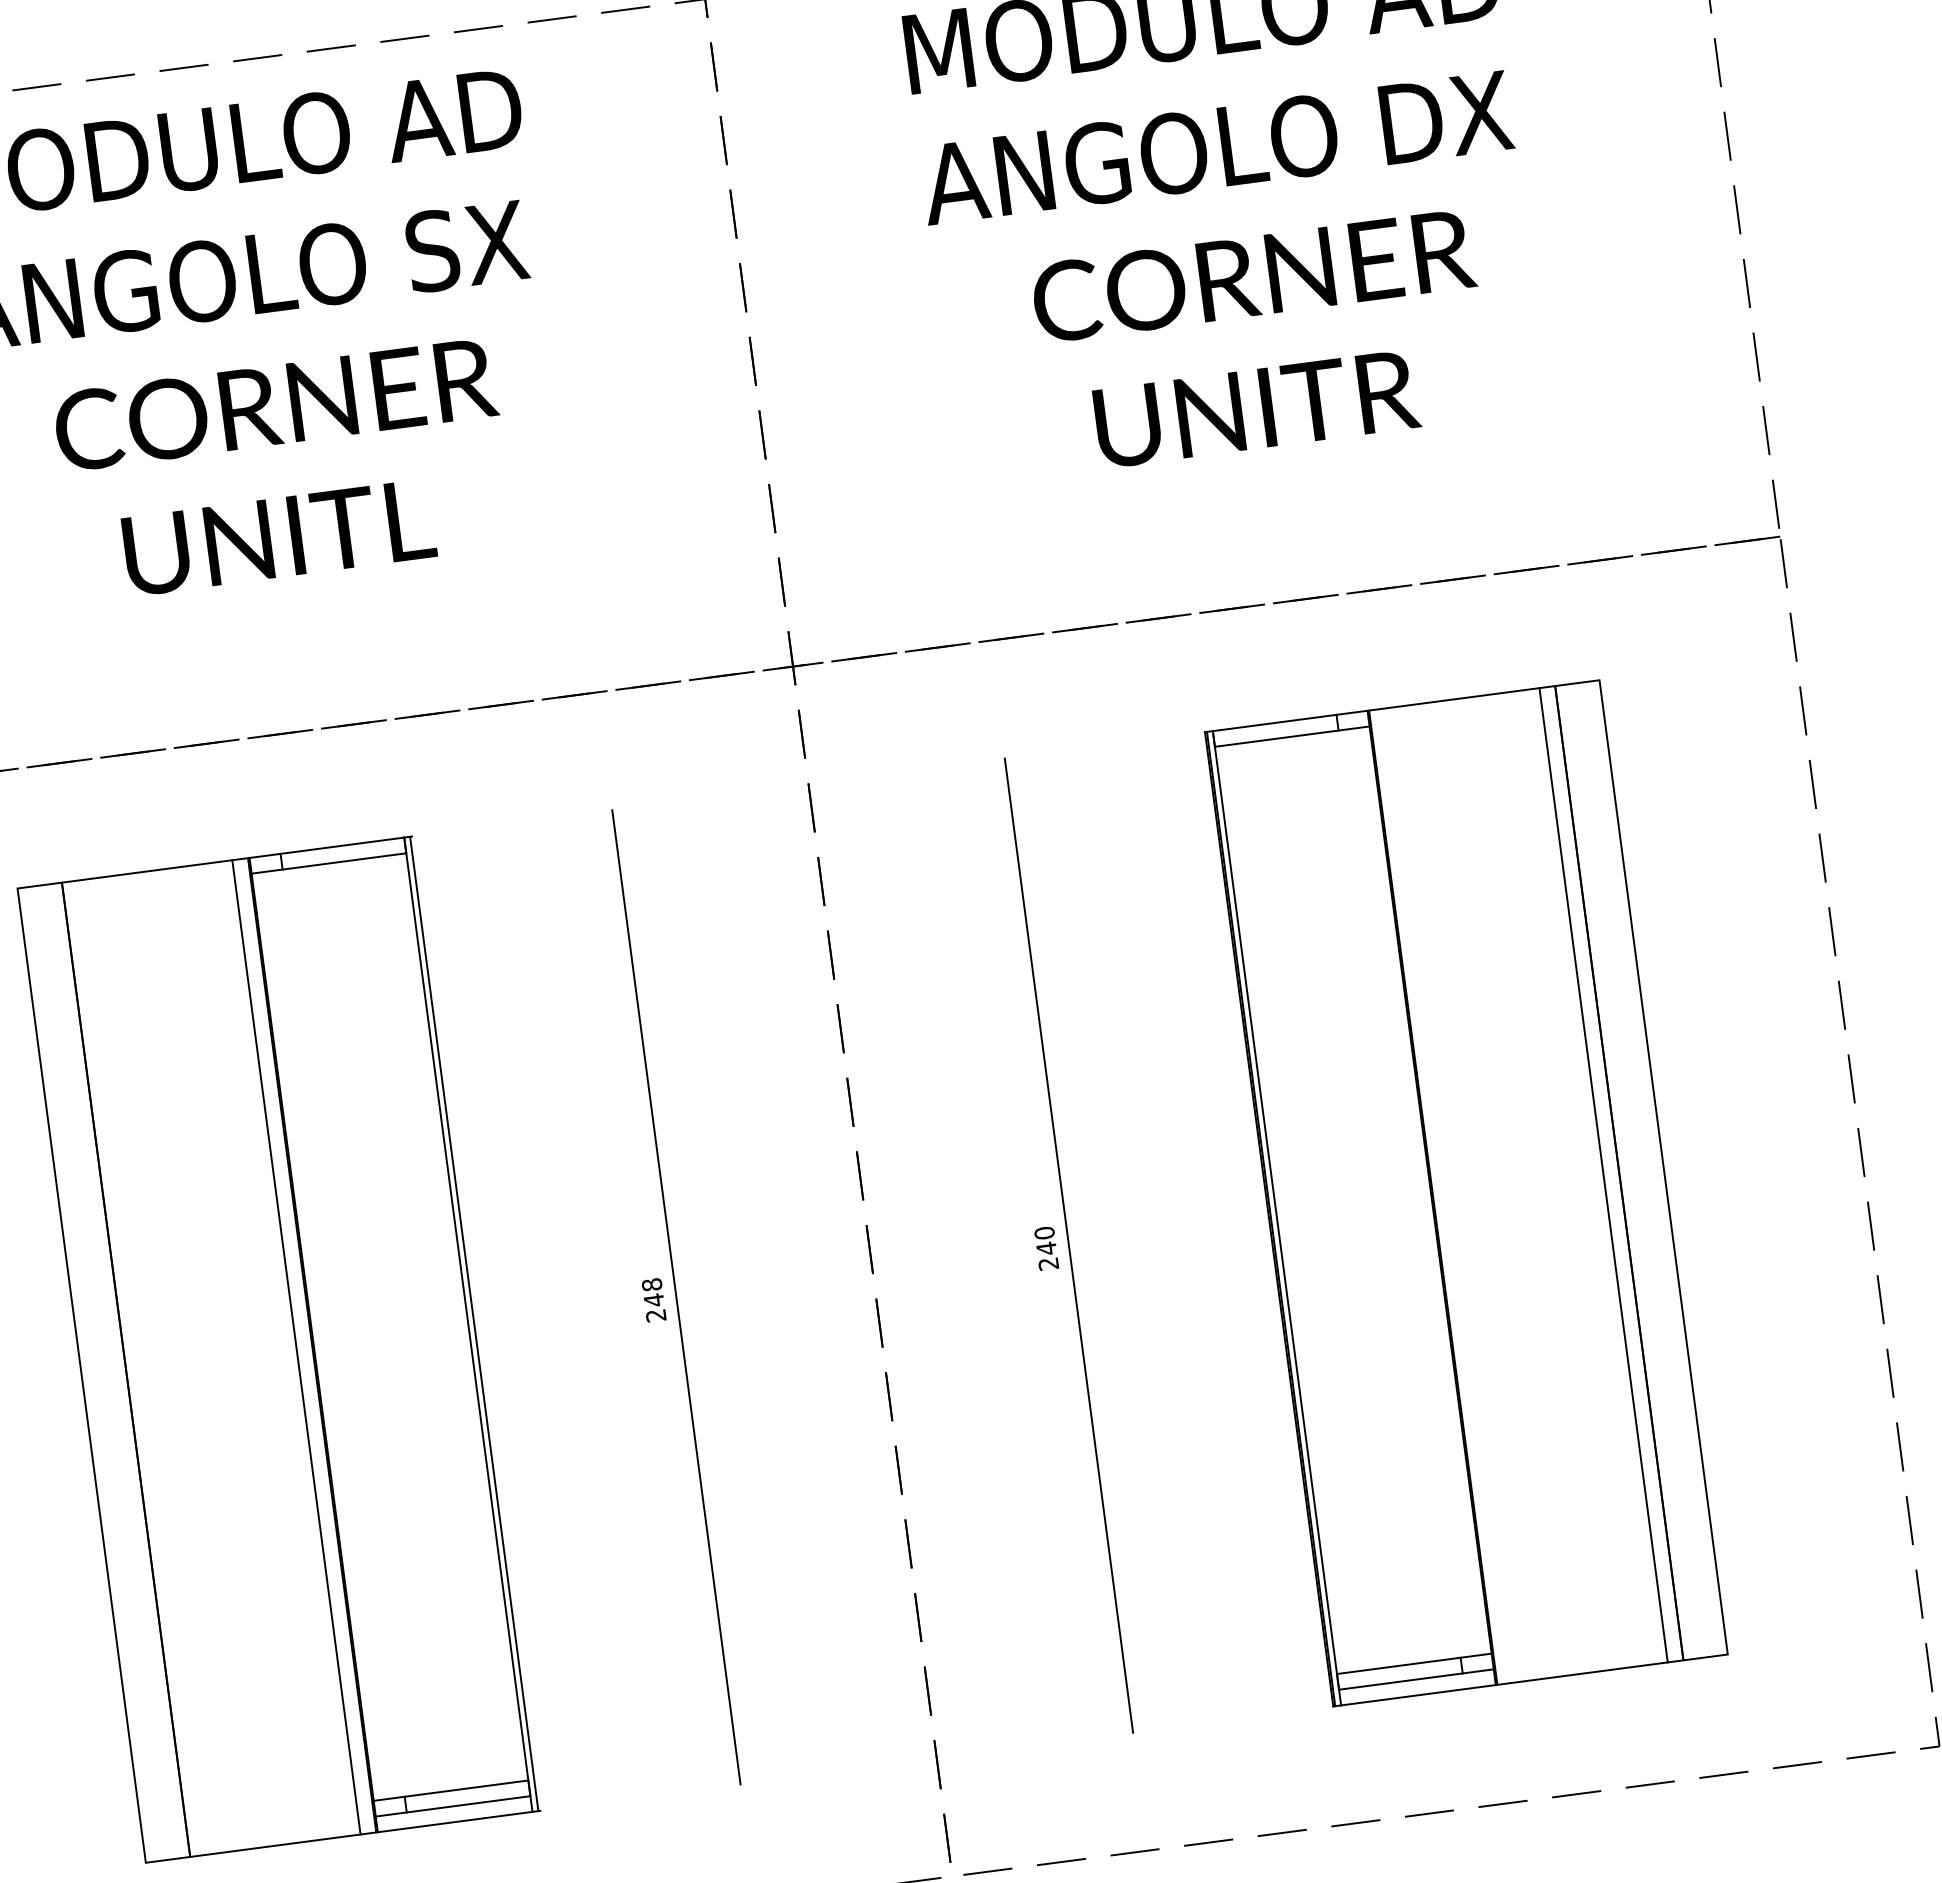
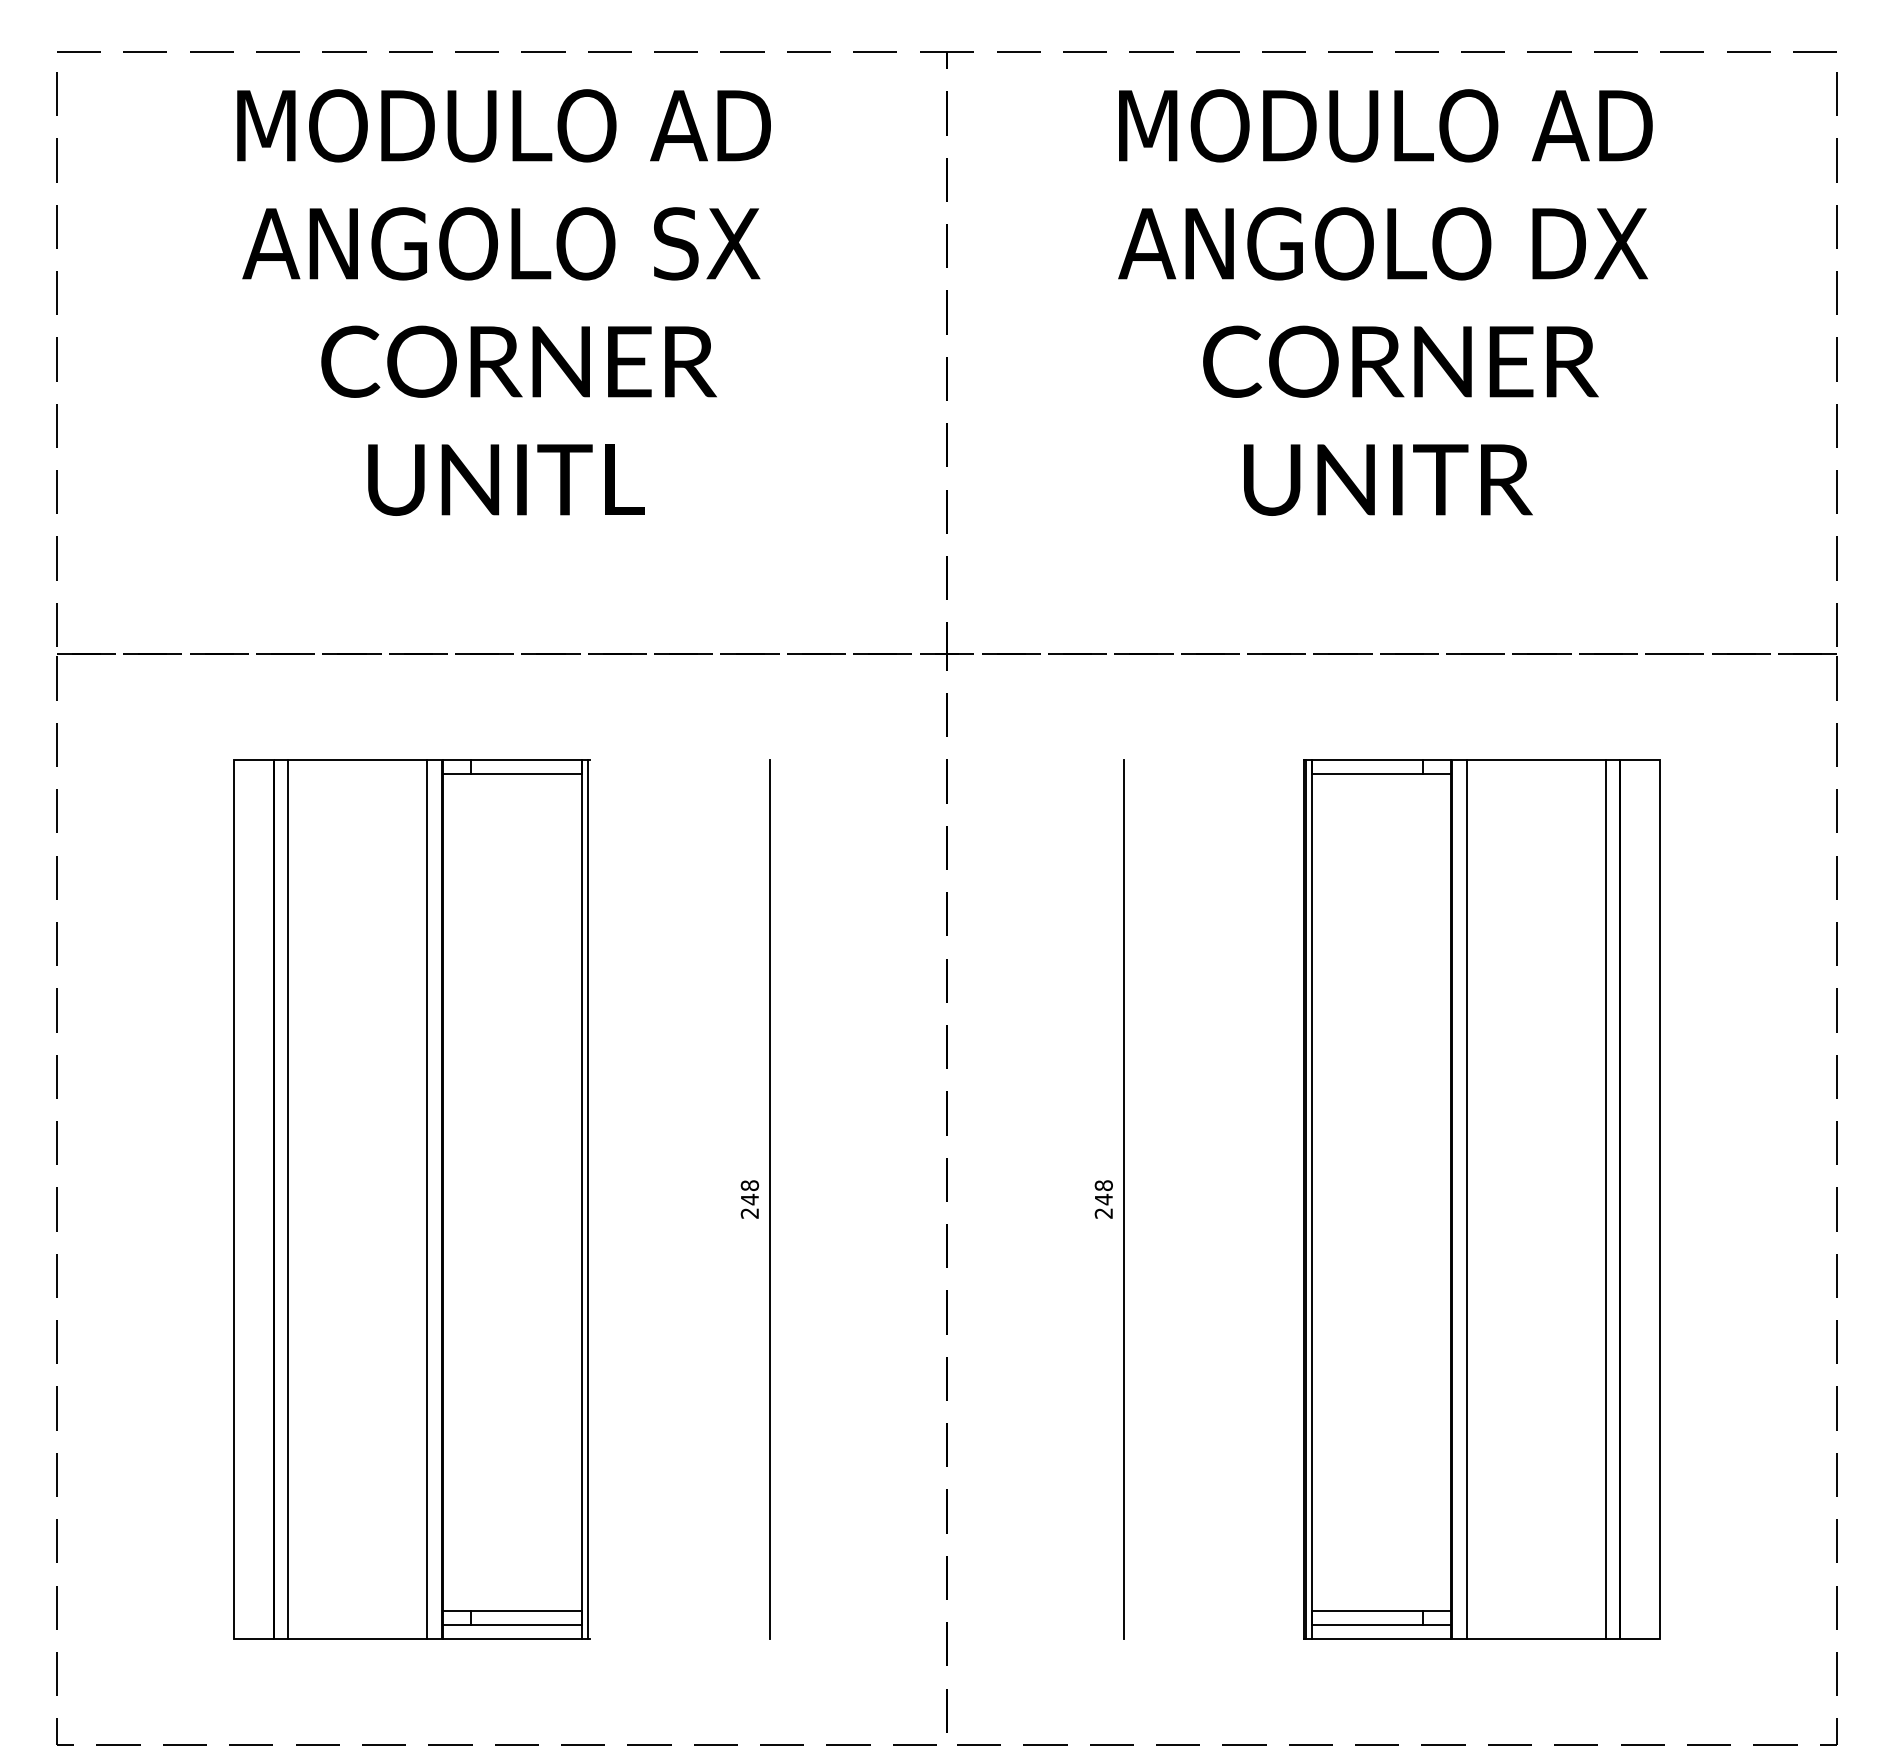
line: (1448, 1195) -> (1466, 1199), added
text: (1044, 1233) -> (1103, 1185), 240 -> 248
line: (141, 1367) -> (287, 1199), added

